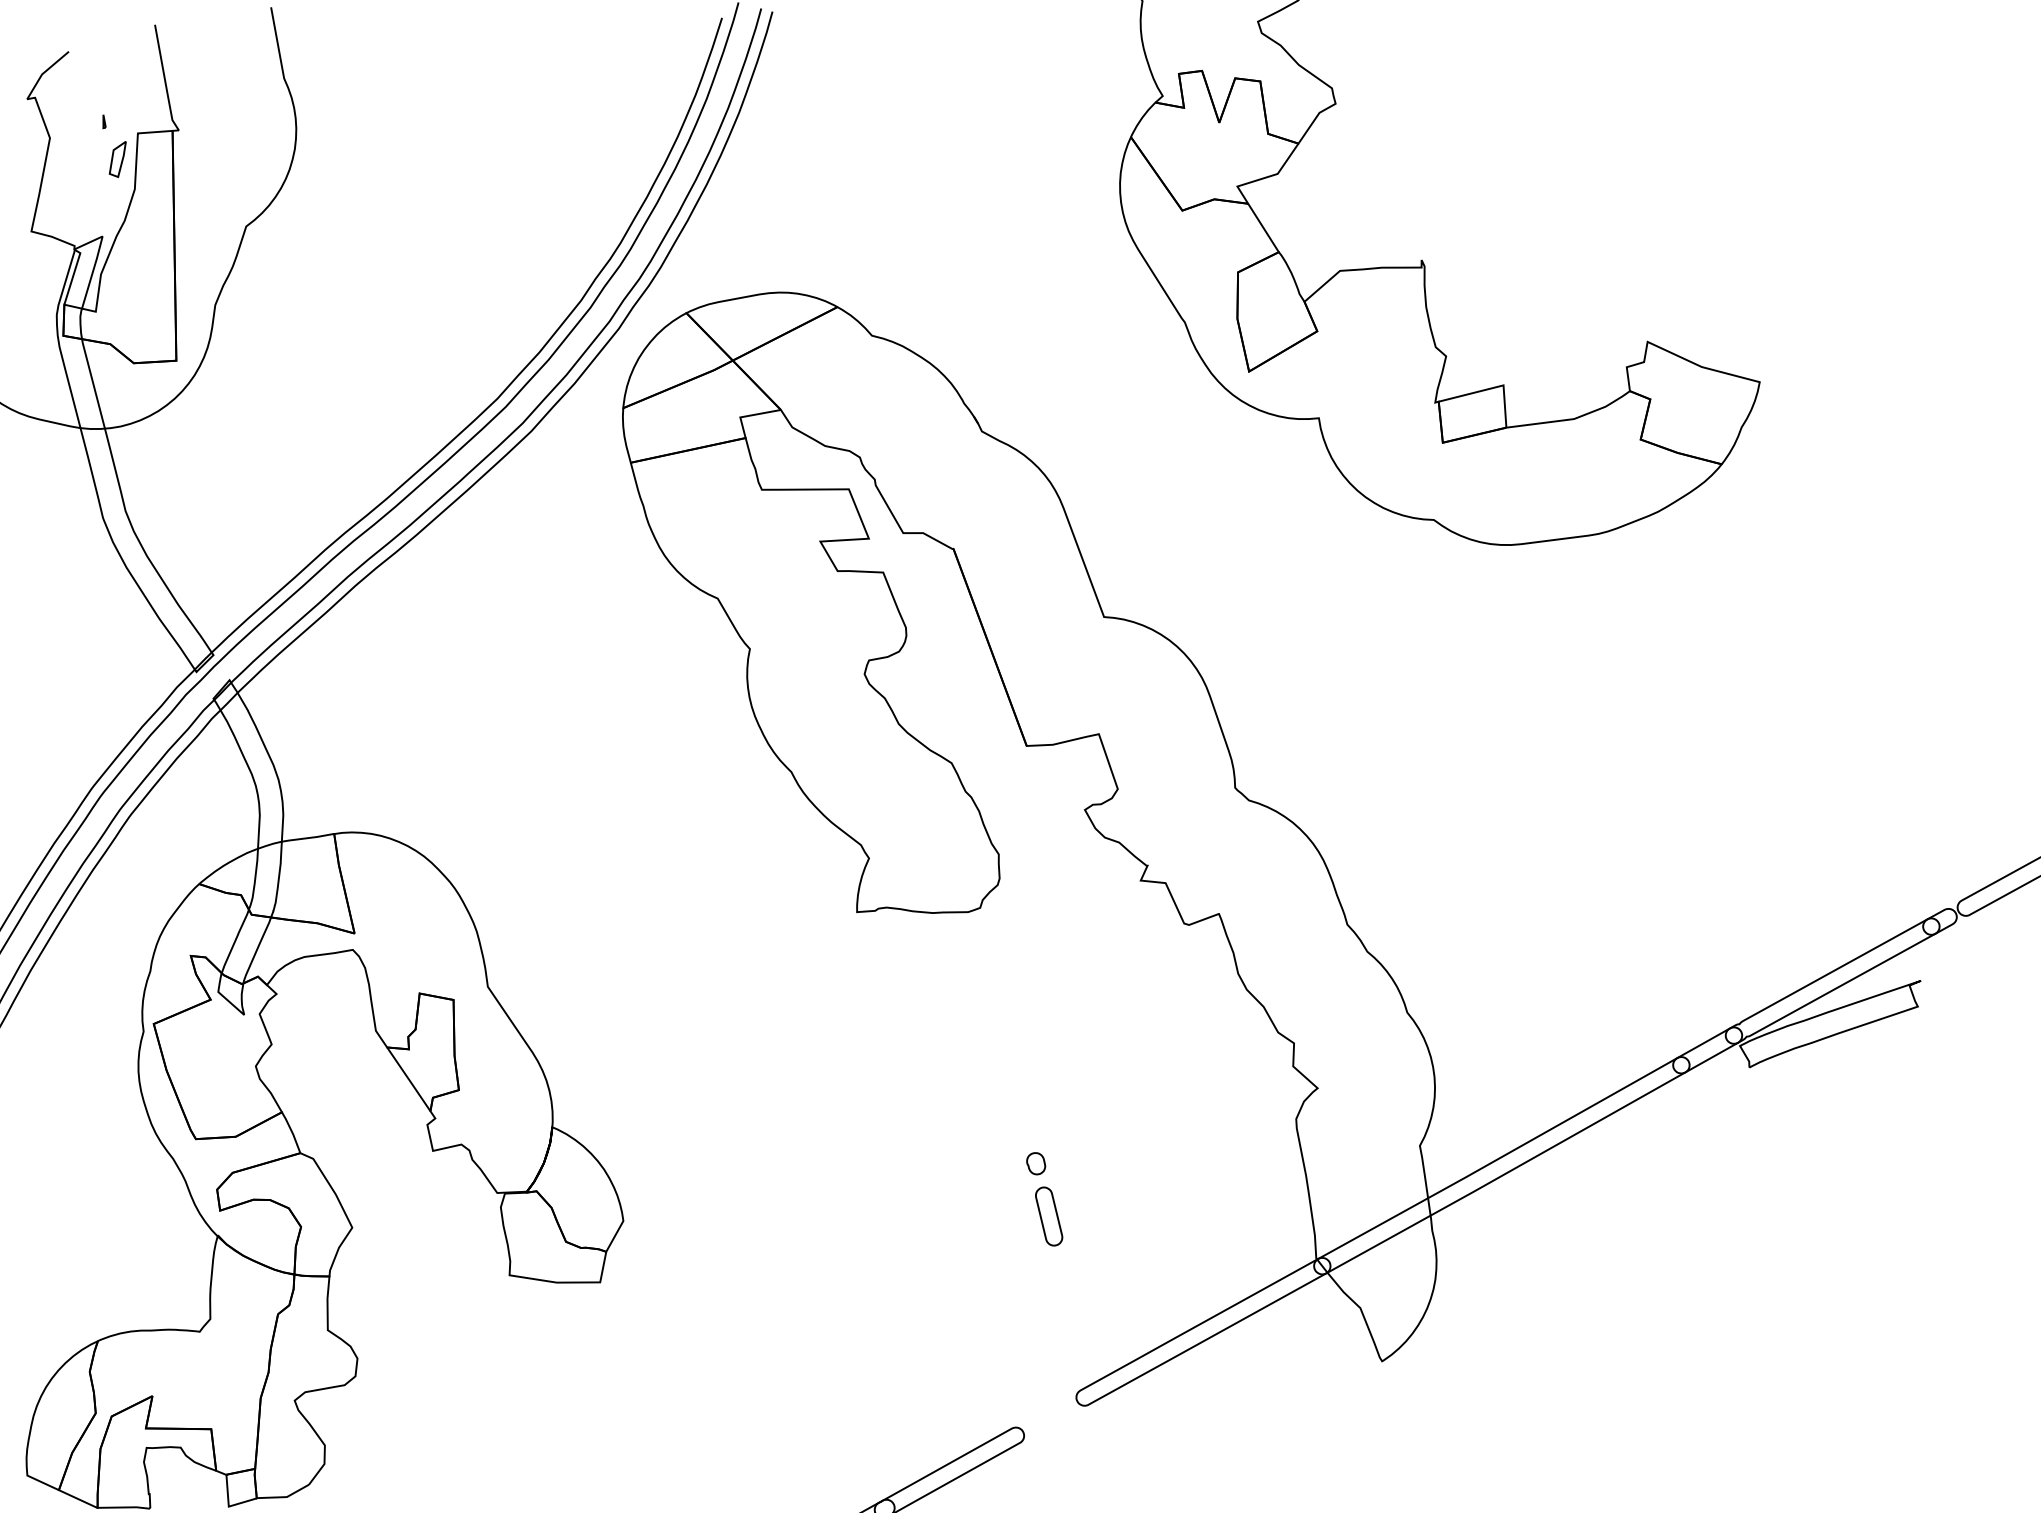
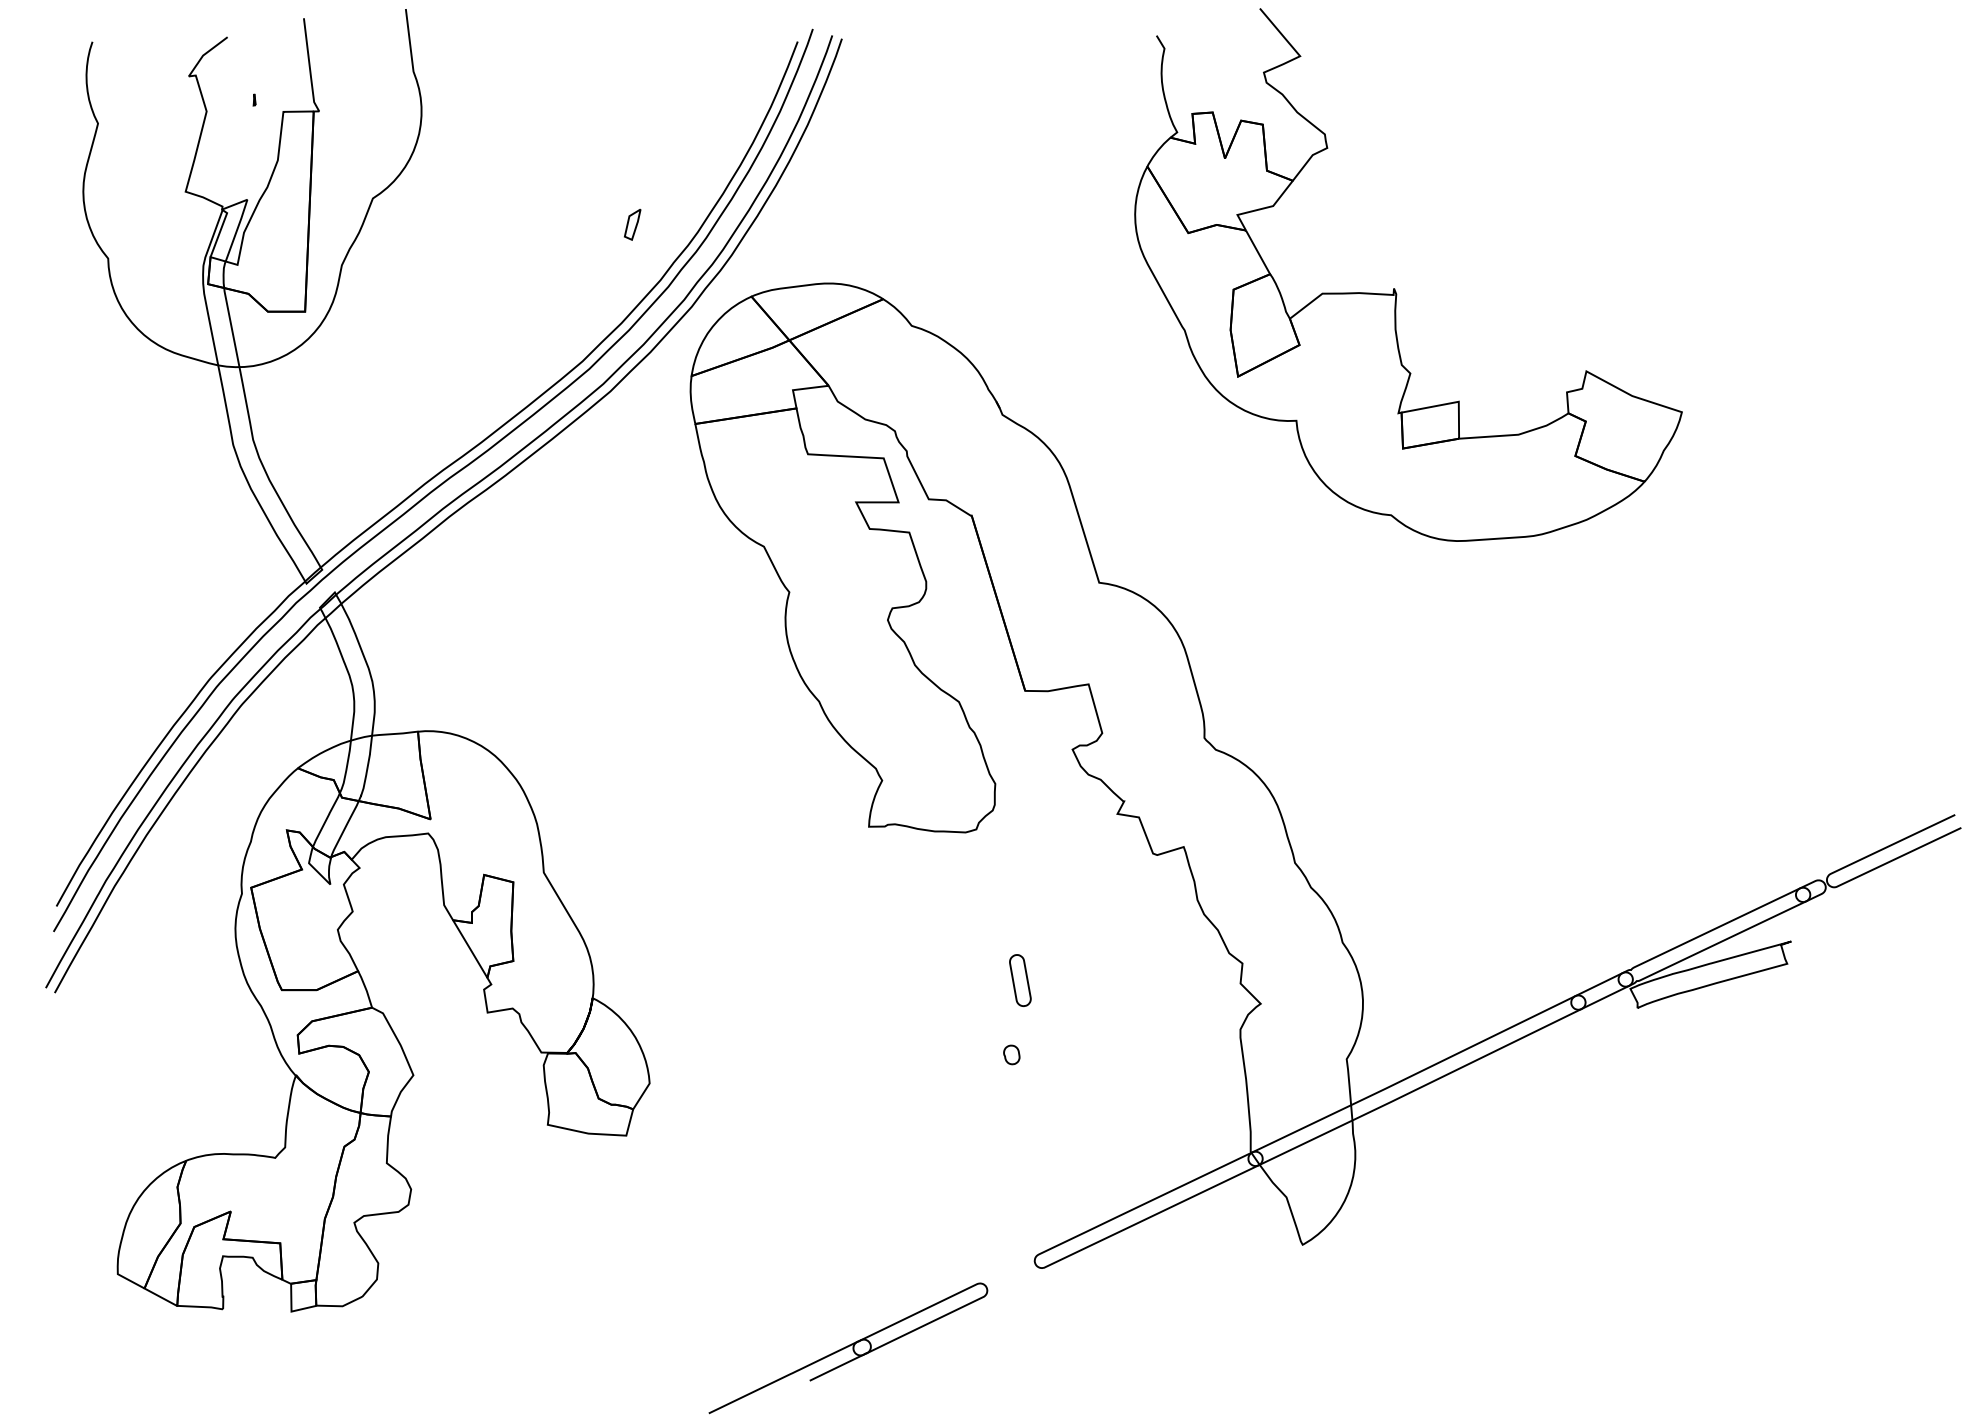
part: (117, 159) -> (632, 224), moved
part: (1049, 1216) -> (1020, 980), moved

